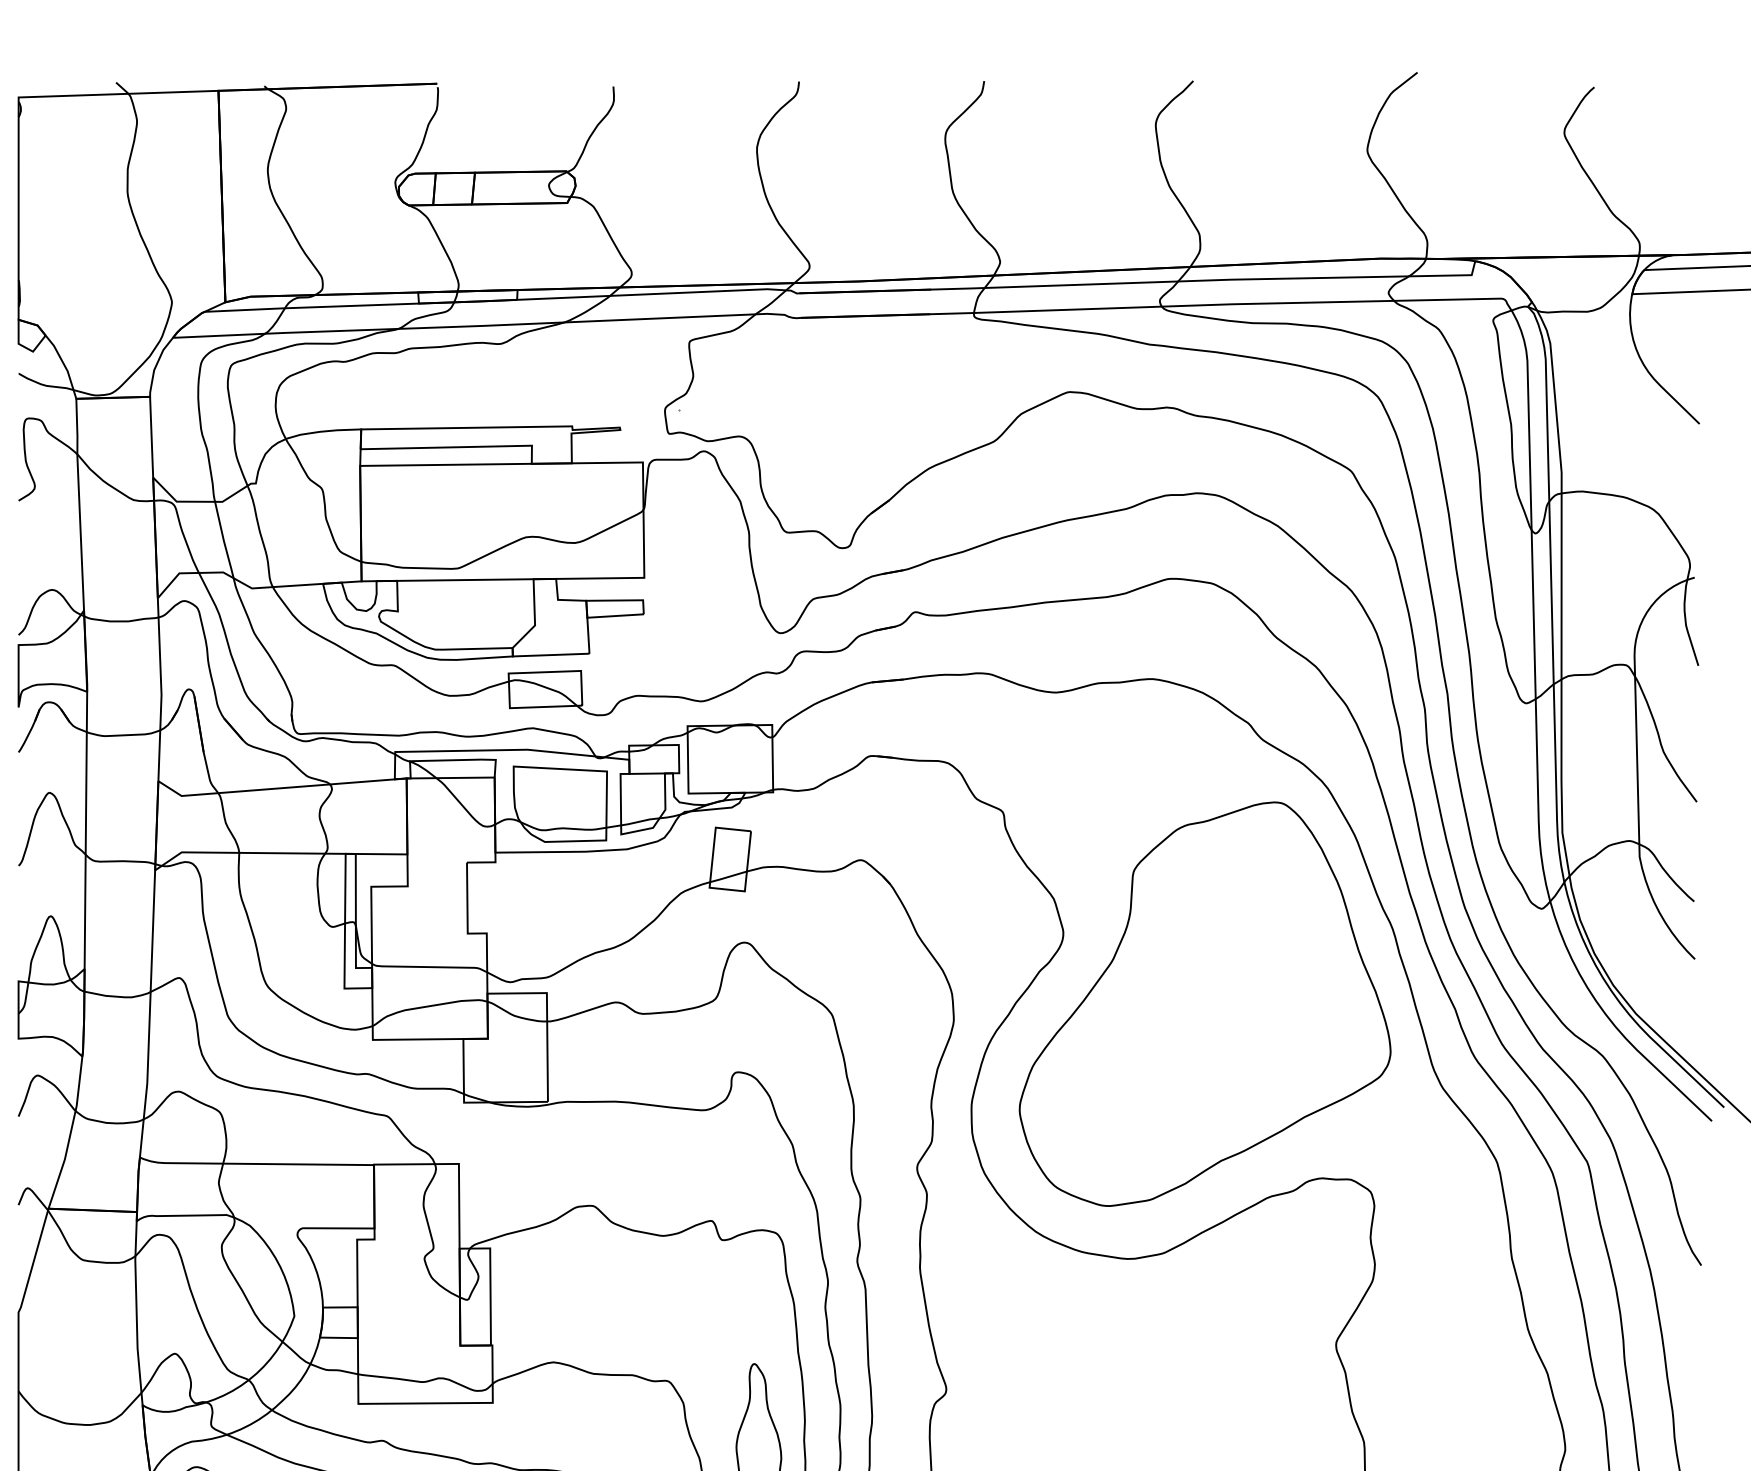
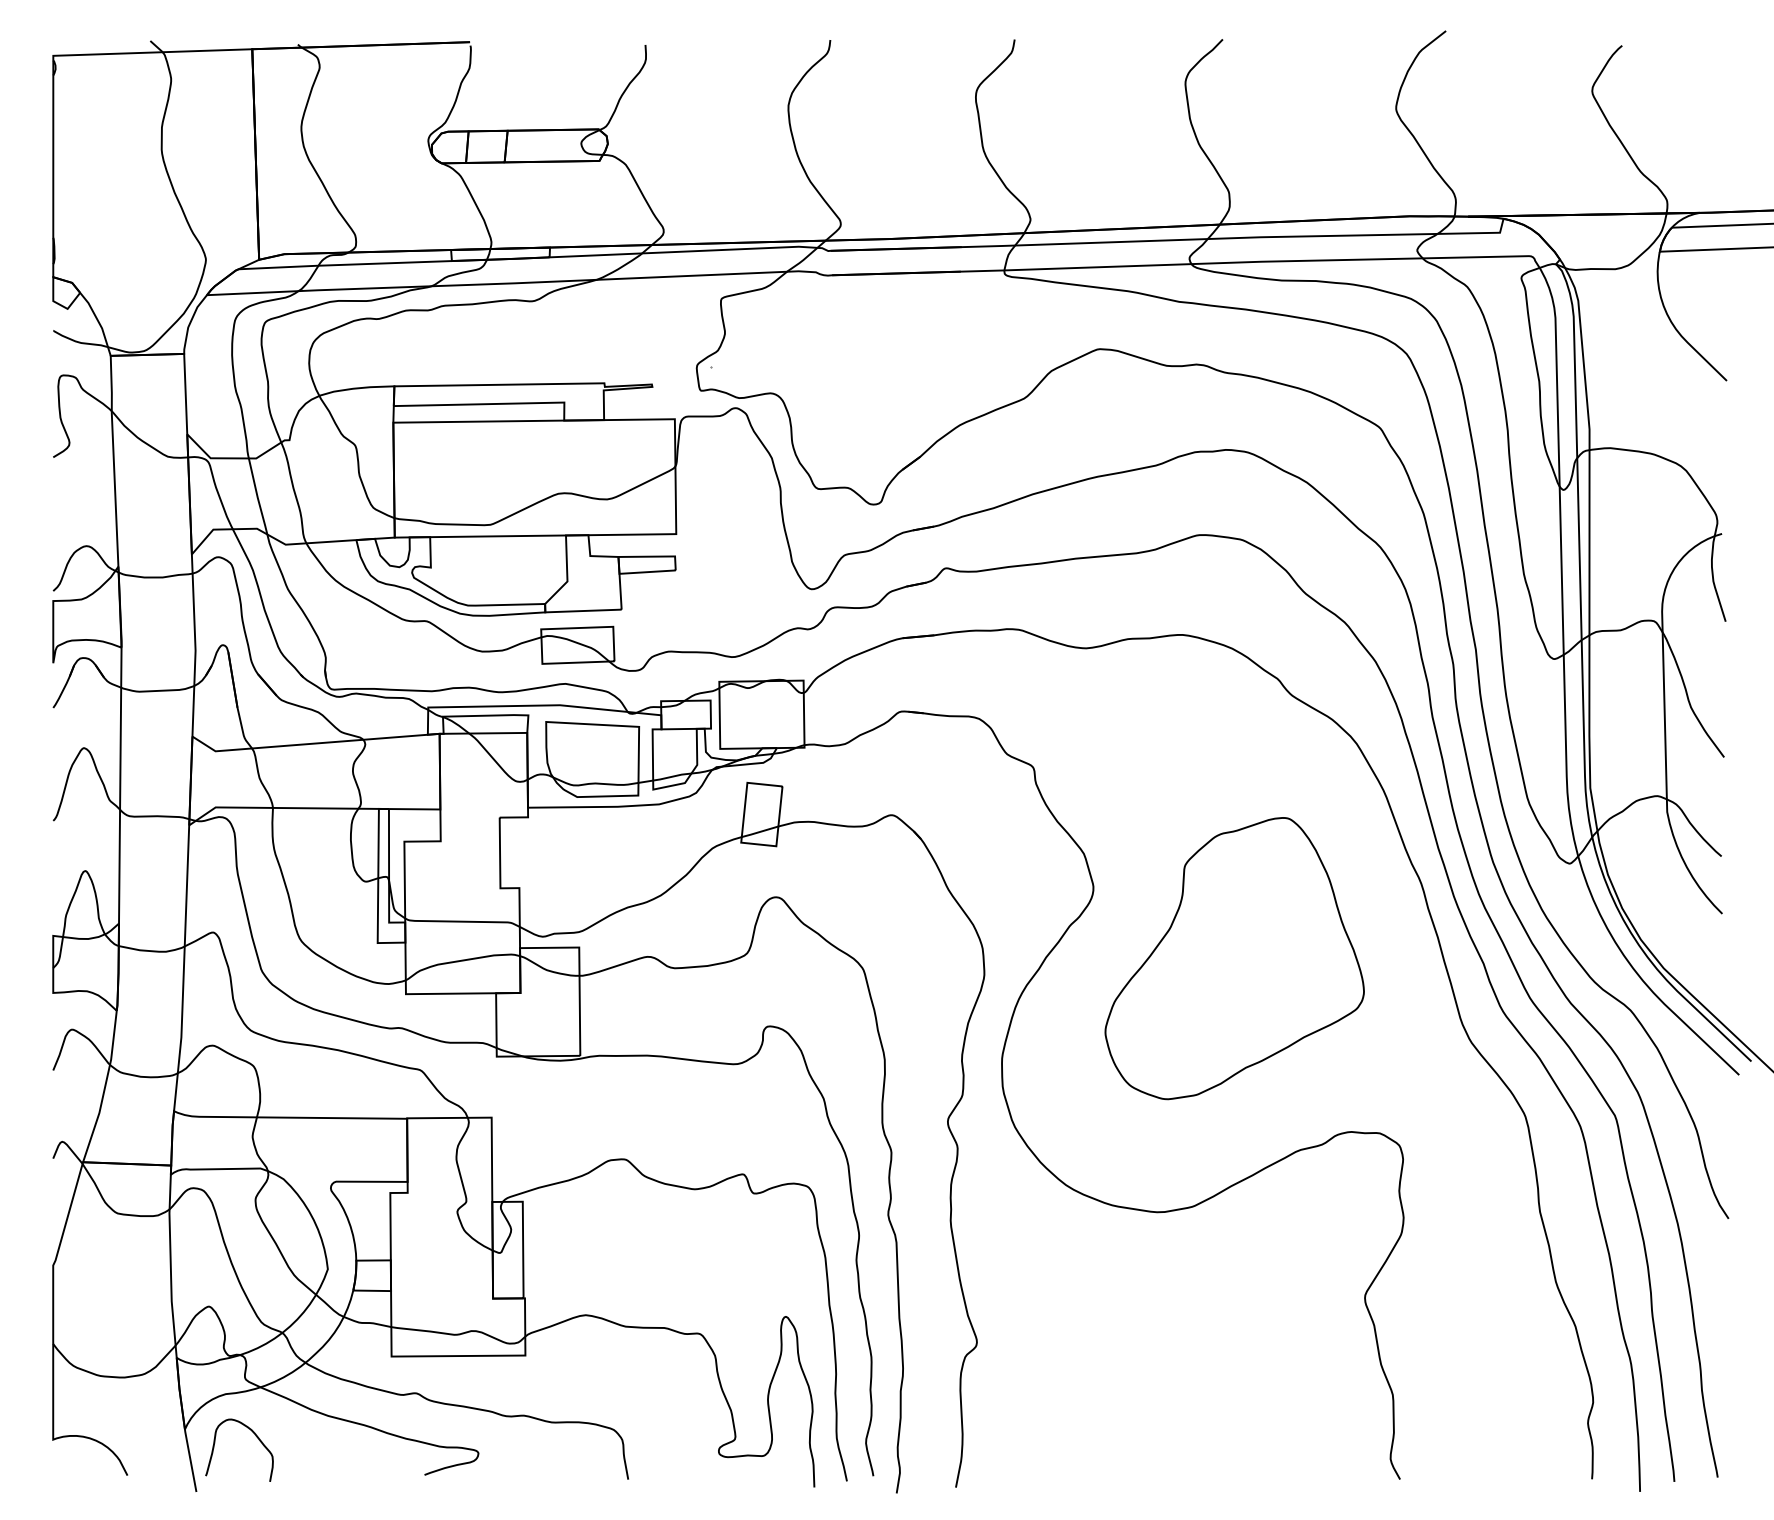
part: (1205, 1004) -> (1234, 958), size x0.7

